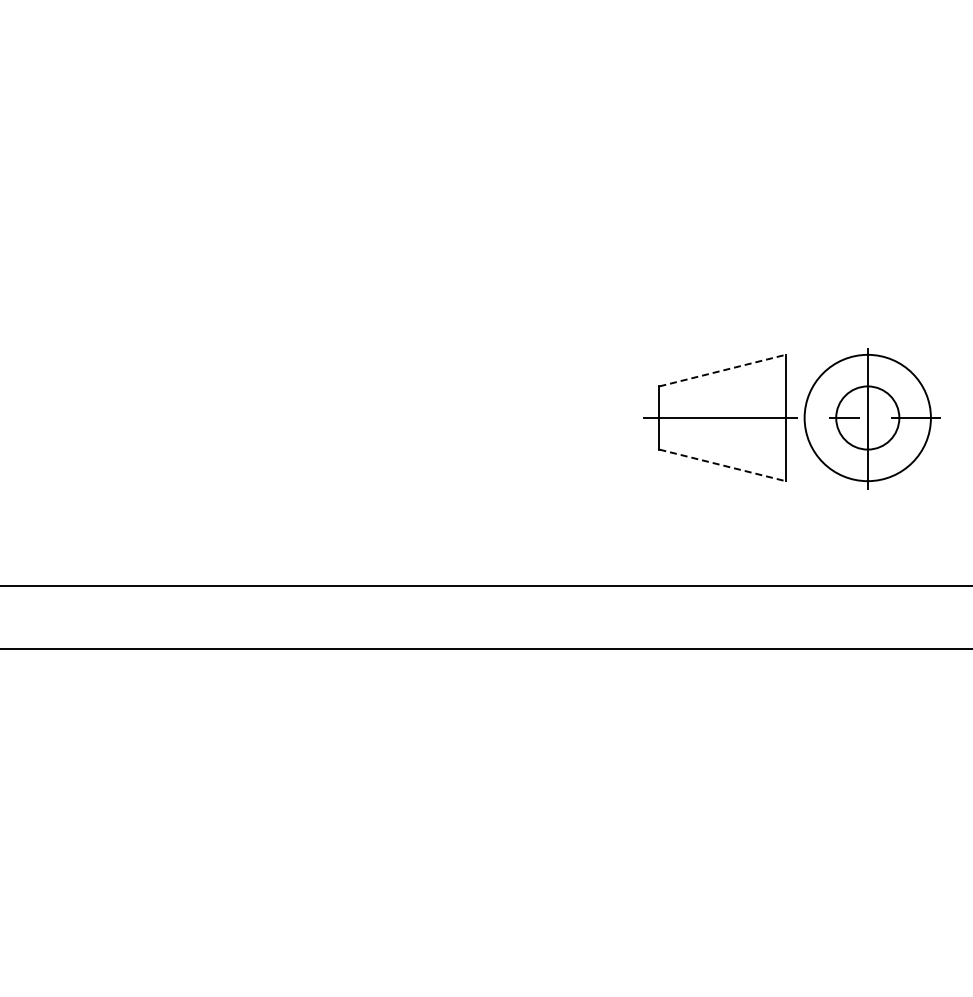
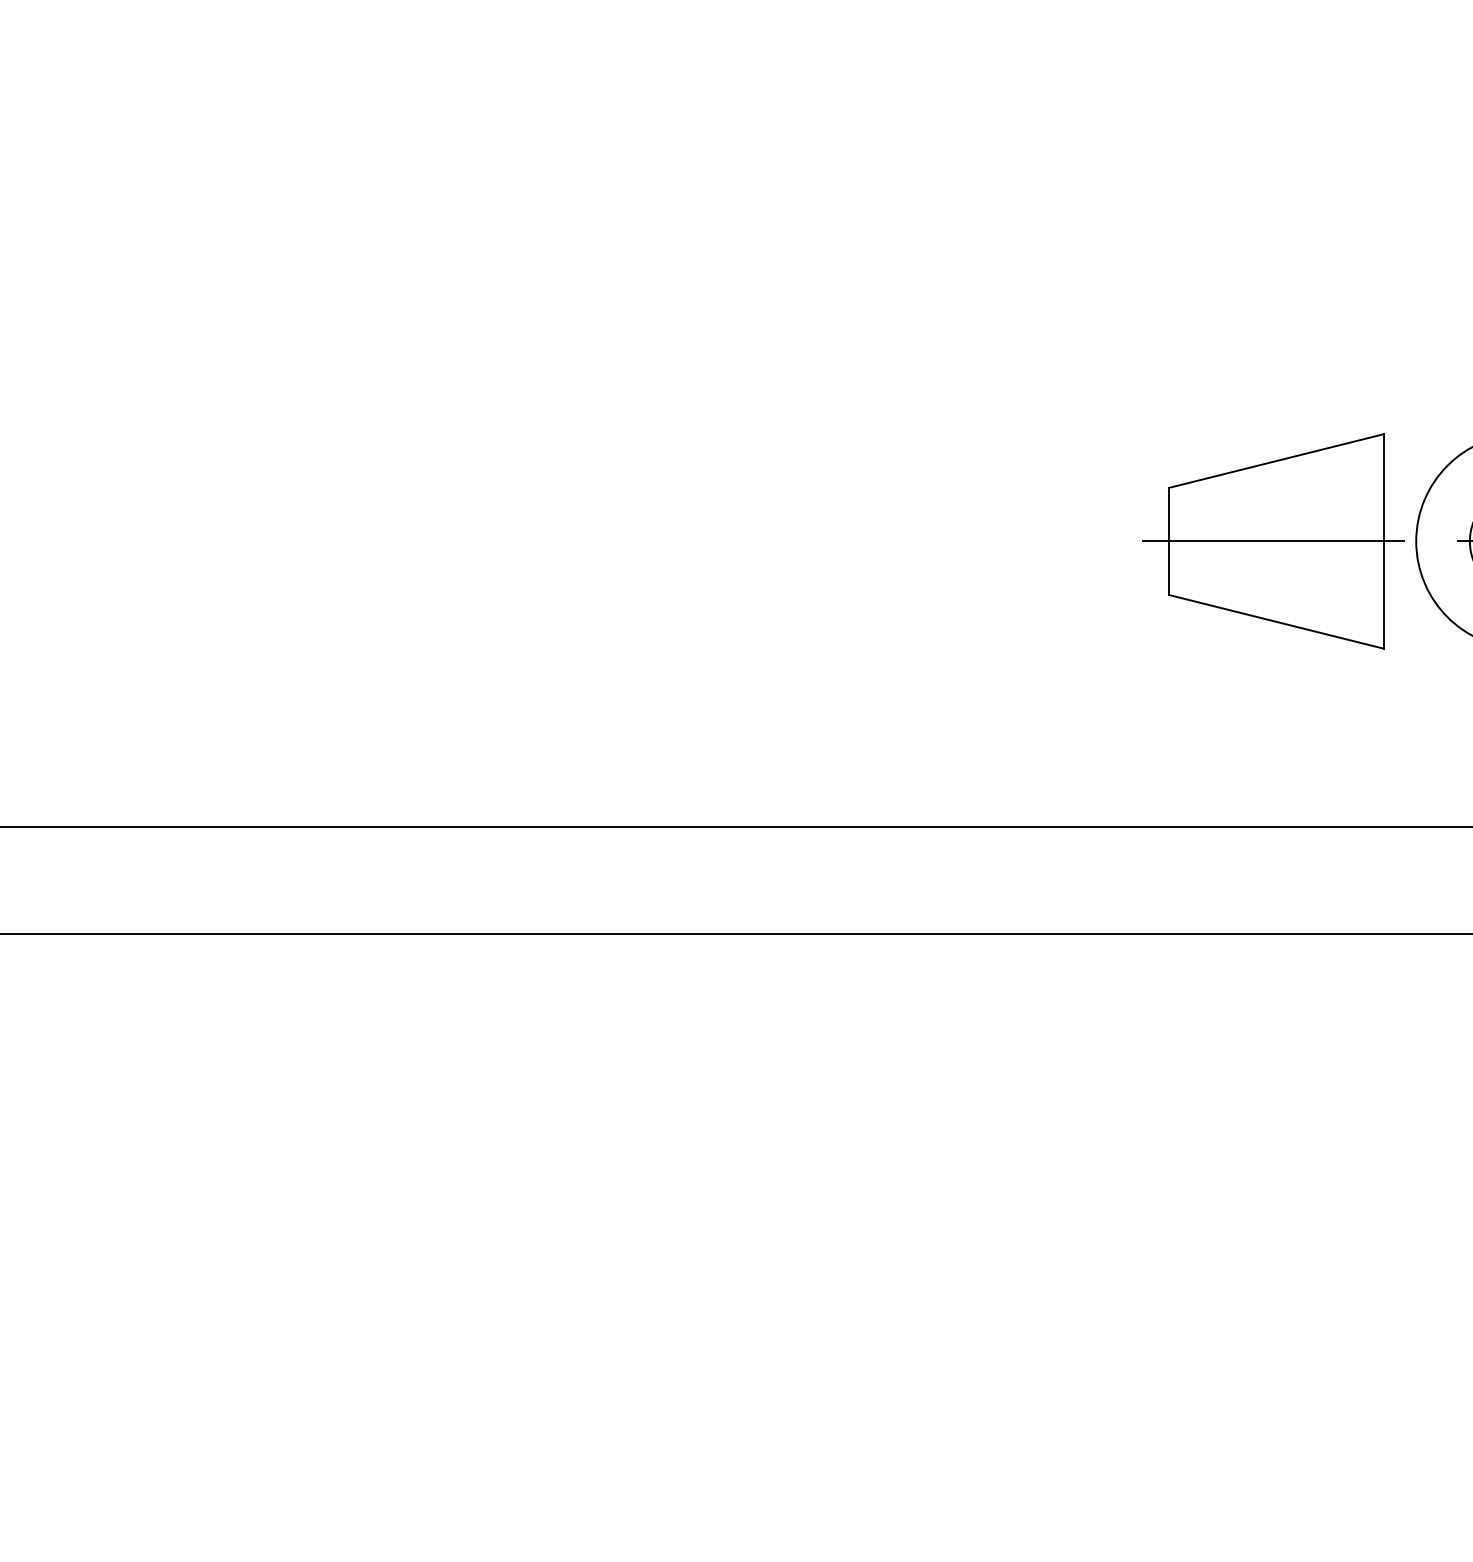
line: (723, 370) -> (1278, 460), dashed -> solid
line: (723, 465) -> (1278, 622), dashed -> solid

